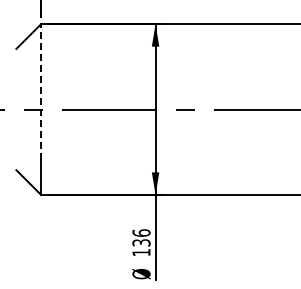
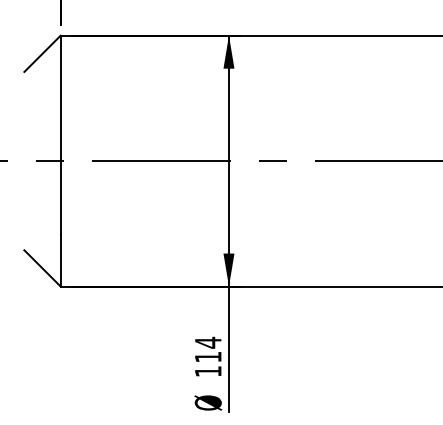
line: (41, 92) -> (61, 136), dashed -> solid
text: (141, 237) -> (208, 349), 136 -> 114

